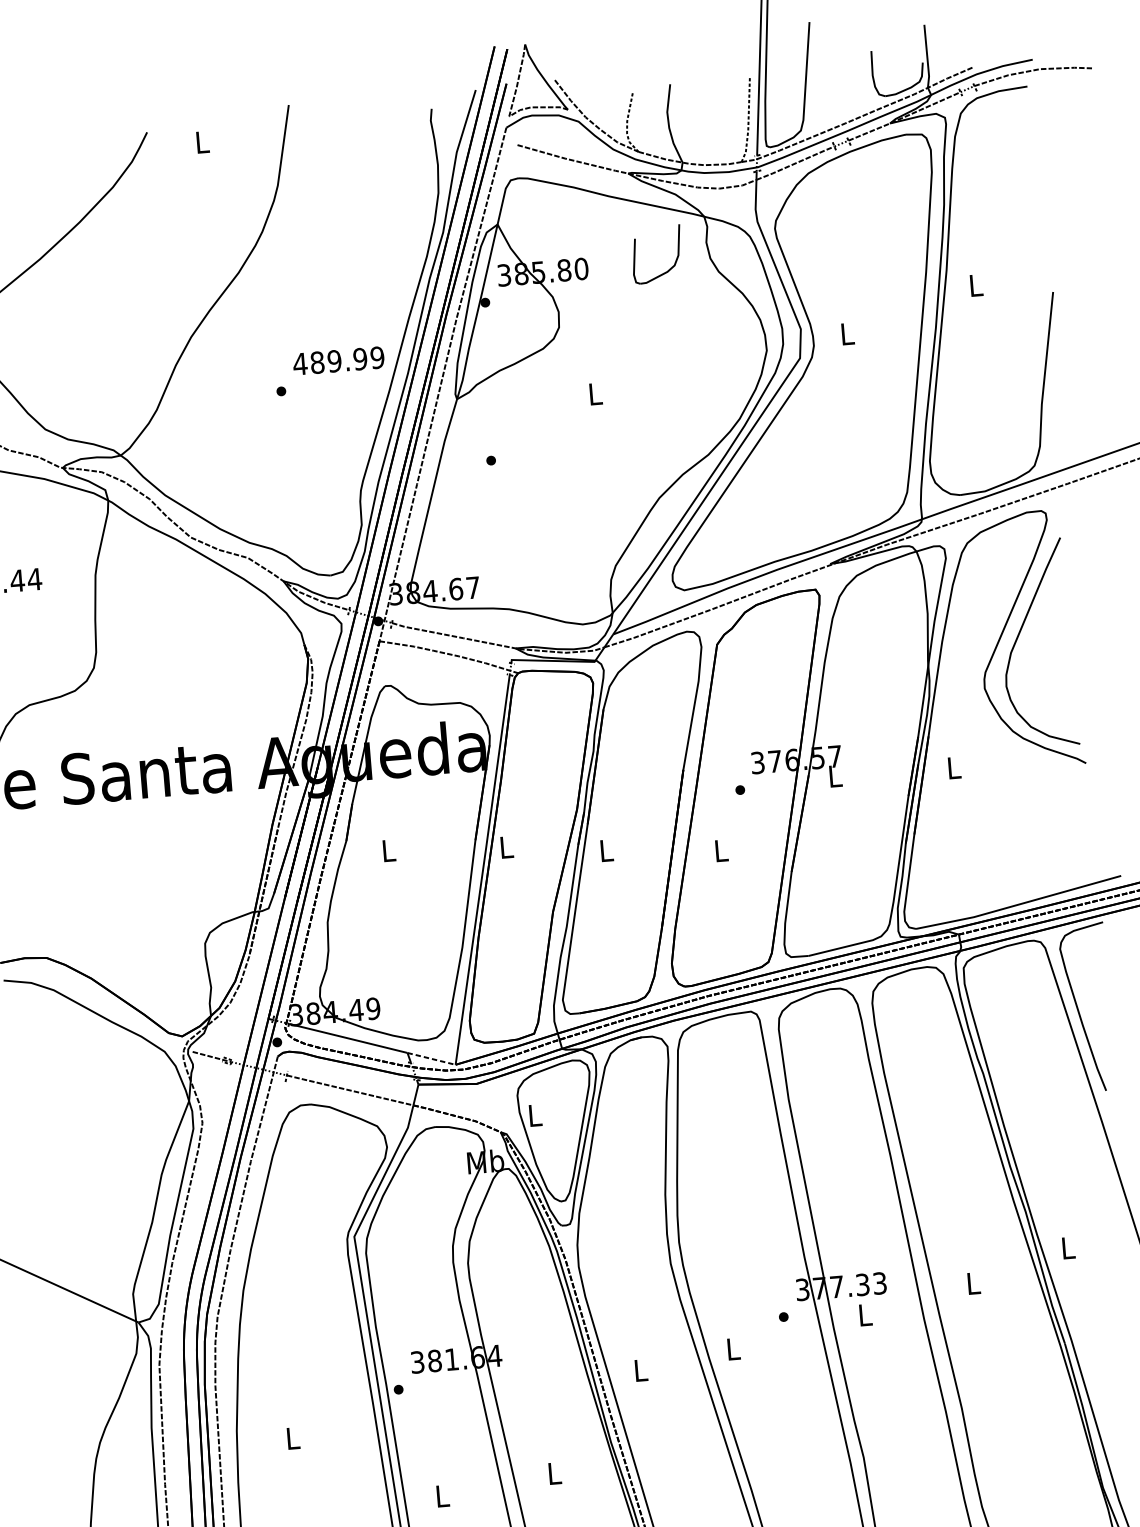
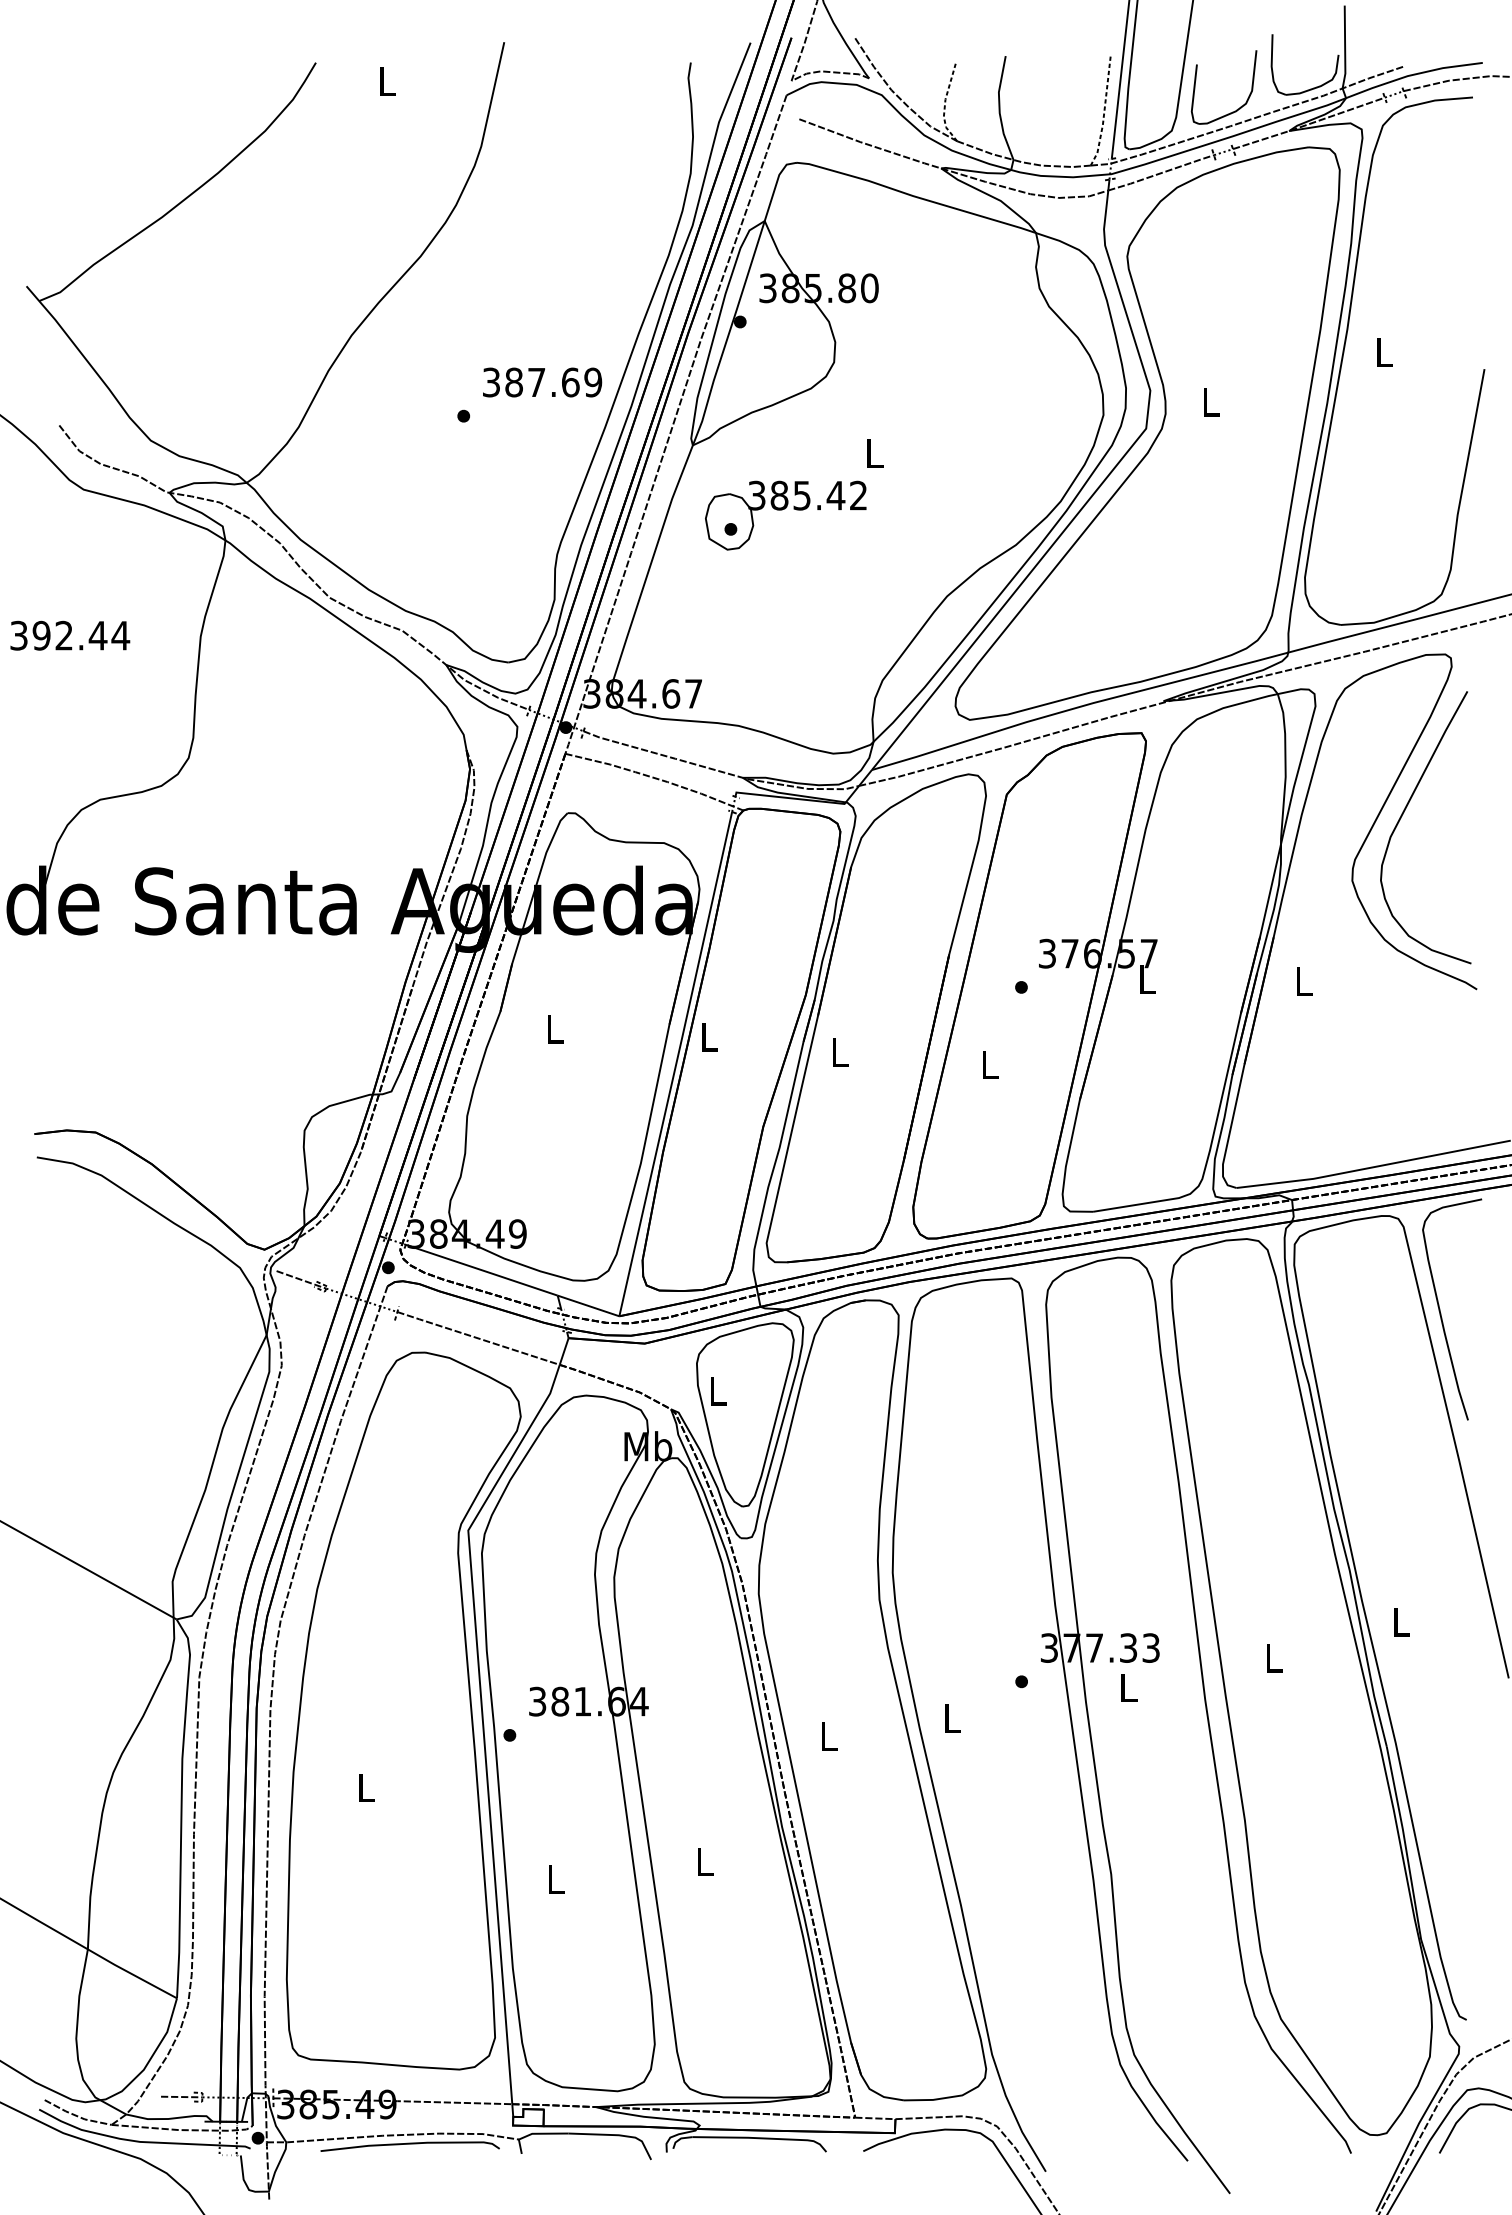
part: (671, 267) -> (1241, 105), moved
text: (329, 361) -> (530, 382), 489.99 -> 387.69
part: (531, 446) -> (785, 515), added
line: (431, 1058) -> (588, 1305), dashed -> solid

